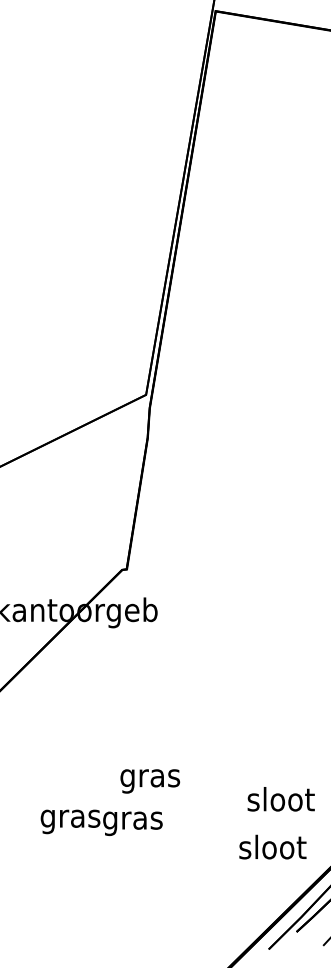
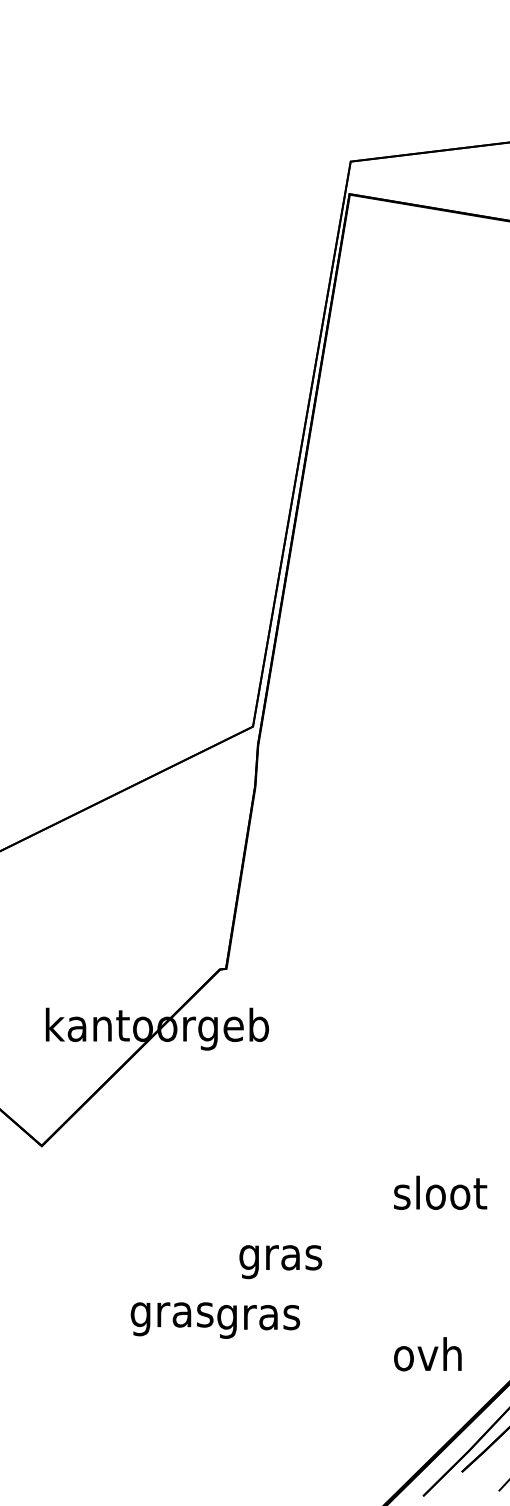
text: (150, 781) -> (280, 1262), moved
text: (281, 799) -> (440, 1192), moved
text: (101, 822) -> (215, 1320), moved
text: (272, 847) -> (428, 1354), sloot -> ovh

